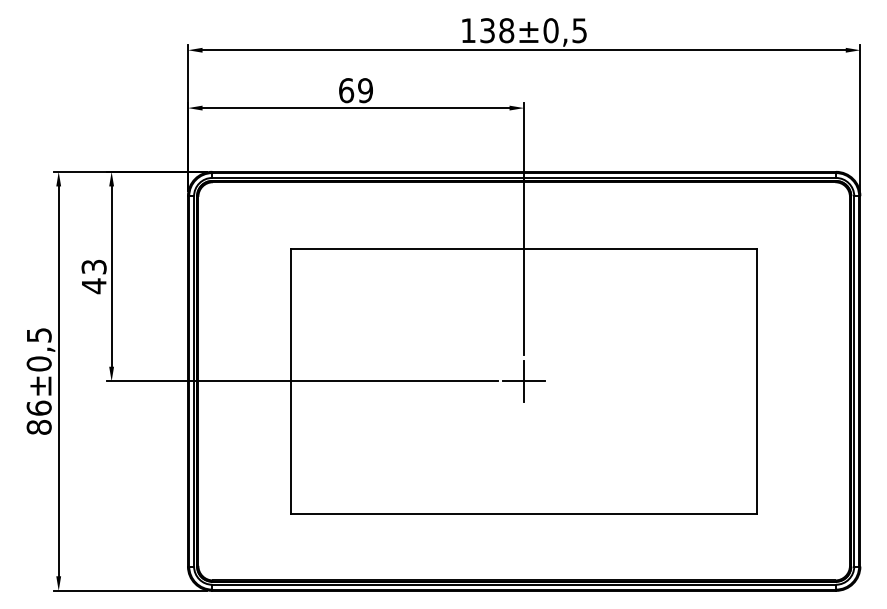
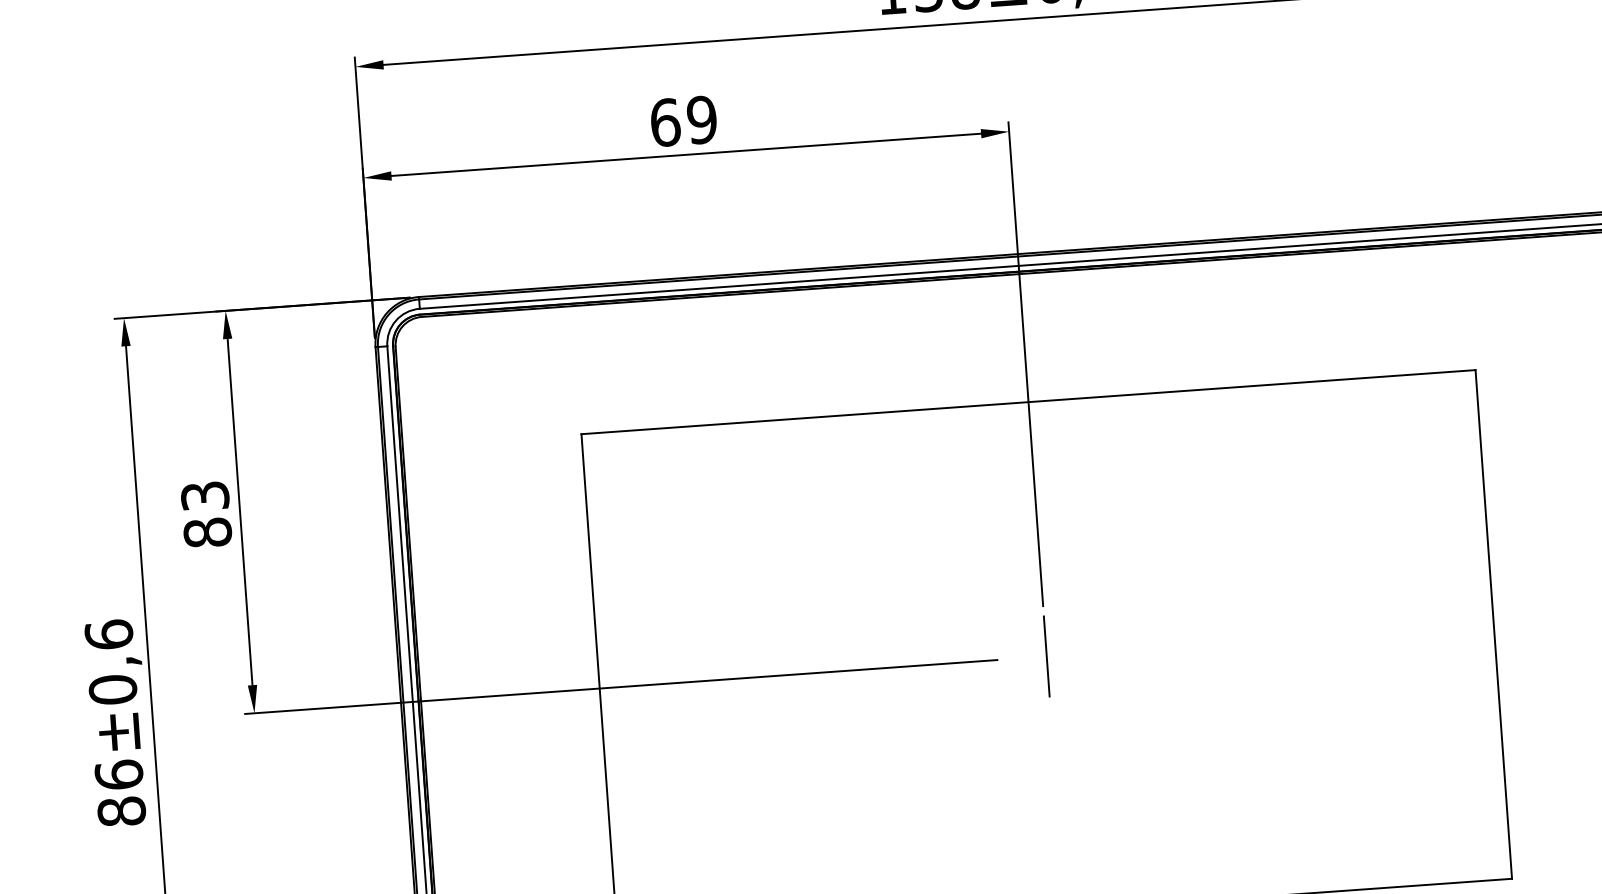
text: (93, 286) -> (206, 533), 43 -> 83
text: (38, 334) -> (107, 633), 86±0,5 -> 86±0,6
line: (524, 381) -> (1047, 656), removed

